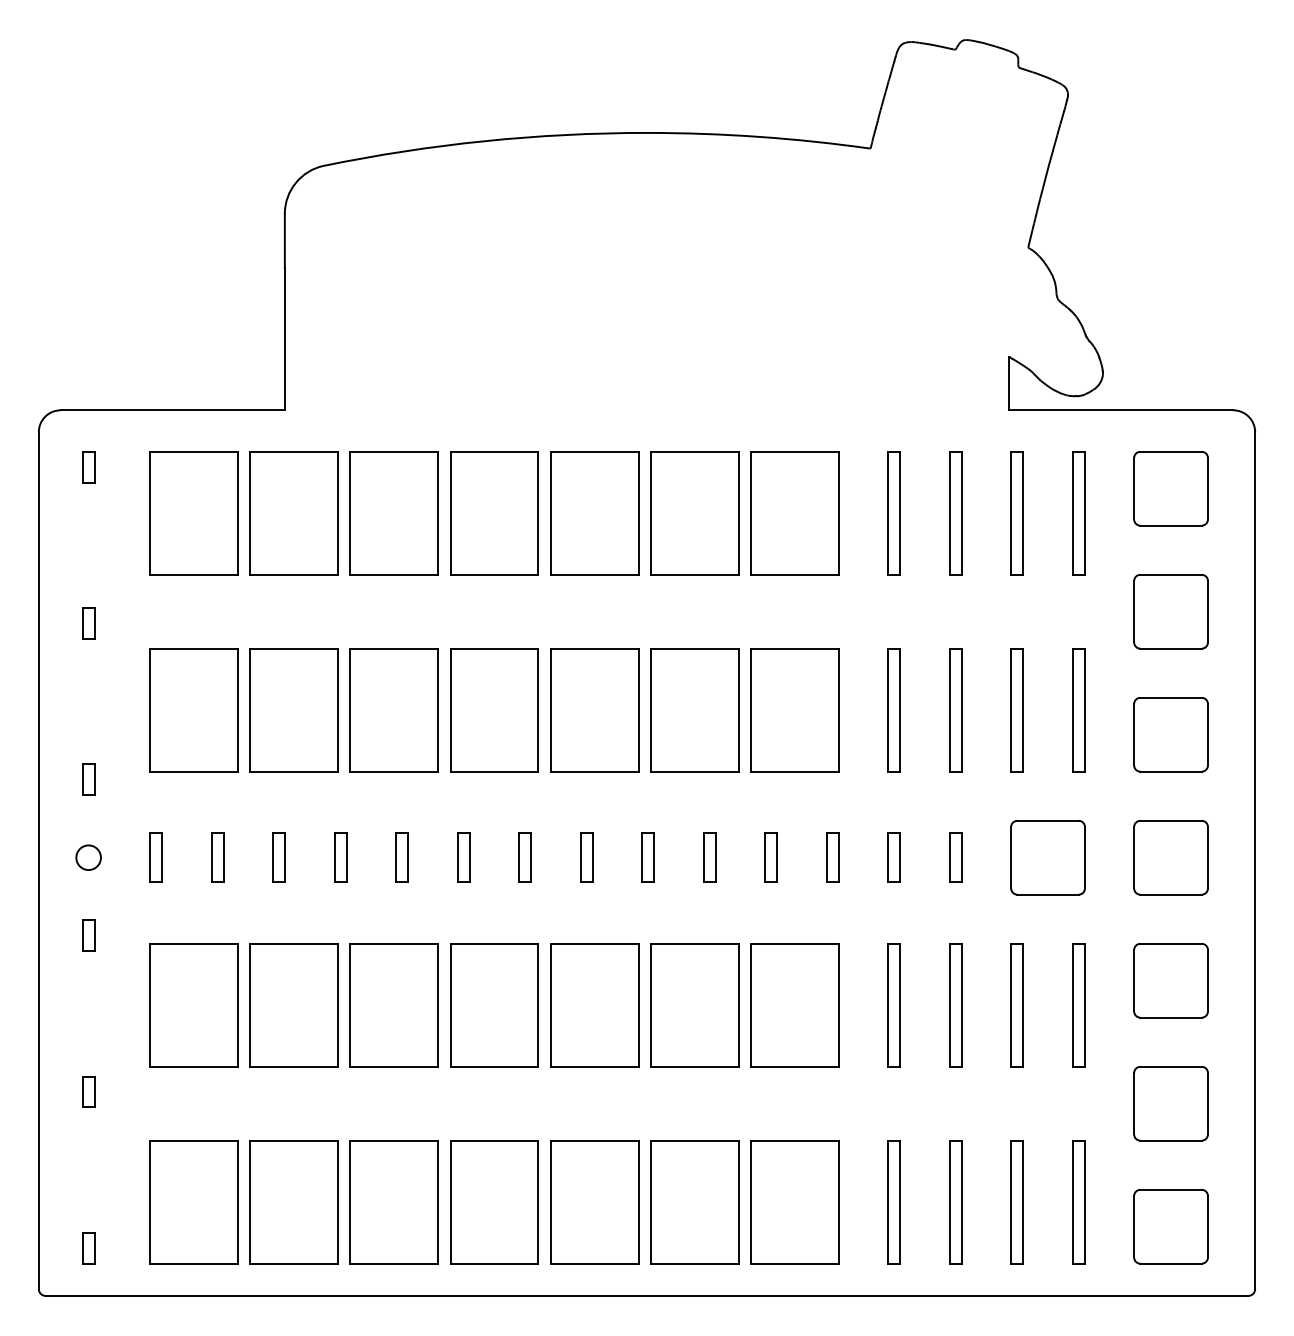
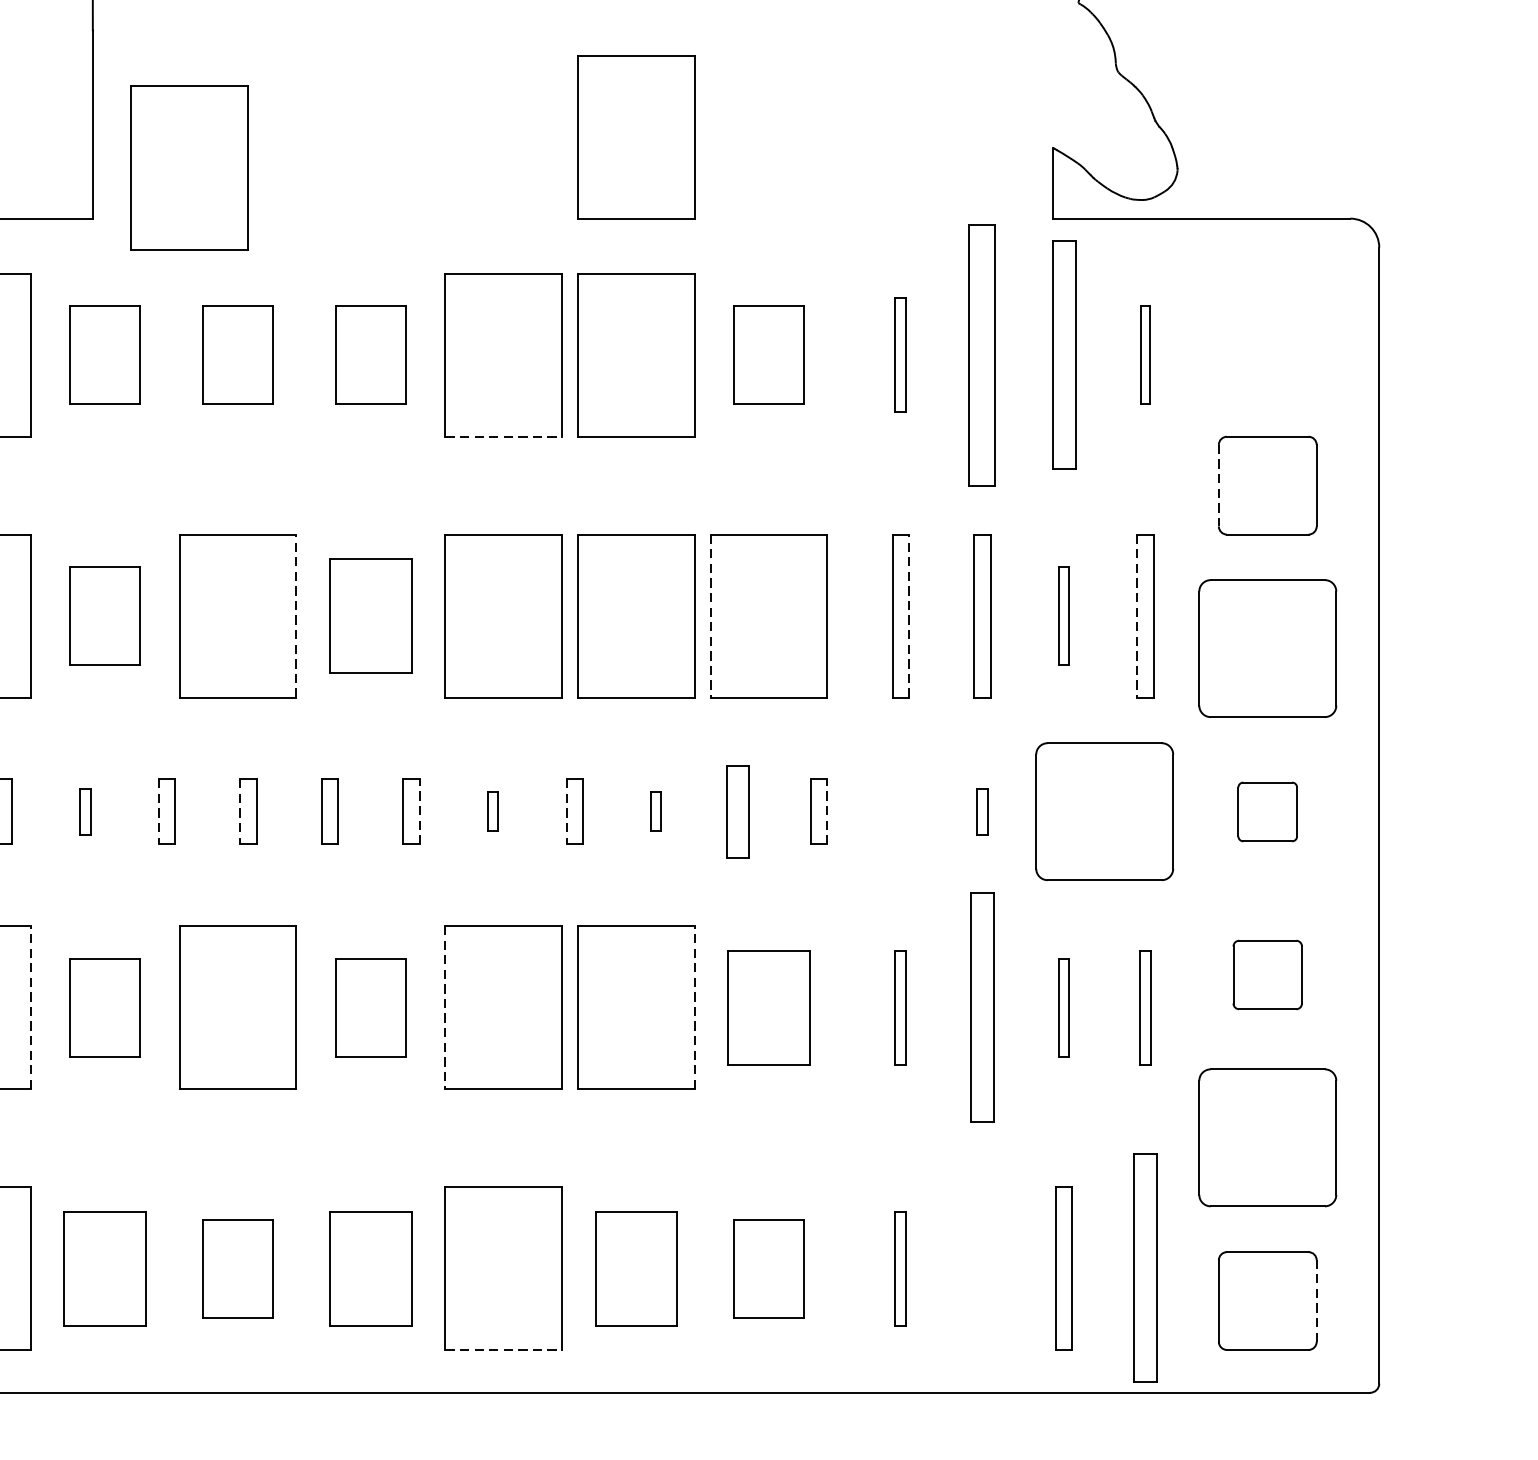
part: (694, 349) -> (635, 138), added
part: (357, 372) -> (189, 168), added
part: (1170, 488) -> (1267, 322), removed
part: (293, 513) -> (104, 355), size x0.6
part: (393, 513) -> (236, 355), size x0.6
part: (494, 513) -> (370, 355), size x0.6
part: (794, 513) -> (768, 355), size x0.6
part: (893, 513) -> (899, 355), size x0.7
part: (955, 513) -> (981, 355), size x1.6
part: (1016, 513) -> (1062, 355), size x1.4
part: (1078, 513) -> (1145, 355), size x0.6
line: (594, 574) -> (503, 436), solid -> dashed
line: (1134, 611) -> (1219, 485), solid -> dashed
part: (293, 710) -> (104, 616), size x0.6
line: (438, 710) -> (296, 616), solid -> dashed
part: (494, 710) -> (370, 616), size x0.7
line: (751, 710) -> (711, 616), solid -> dashed
line: (900, 710) -> (909, 616), solid -> dashed
part: (1016, 710) -> (1062, 616), size x0.6
line: (1072, 710) -> (1137, 616), solid -> dashed
part: (1170, 734) -> (1267, 648), size x1.4
part: (278, 857) -> (84, 811), size x0.7
line: (334, 857) -> (158, 811), solid -> dashed
line: (396, 857) -> (240, 811), solid -> dashed
line: (531, 857) -> (419, 811), solid -> dashed
part: (586, 857) -> (492, 811), size x0.6
line: (642, 857) -> (567, 811), solid -> dashed
part: (709, 857) -> (655, 811), size x0.6
part: (770, 857) -> (736, 811), size x1.4
line: (838, 857) -> (826, 811), solid -> dashed
part: (893, 857) -> (899, 811), removed
part: (955, 857) -> (981, 811), size x0.7
part: (1047, 857) -> (1103, 811), size x1.4
part: (1170, 857) -> (1267, 811), size x0.6
part: (1170, 980) -> (1267, 974), size x0.7
line: (238, 1005) -> (31, 1007), solid -> dashed
part: (293, 1005) -> (104, 1007), size x0.6
part: (494, 1005) -> (370, 1007), size x0.6
line: (550, 1005) -> (445, 1007), solid -> dashed
line: (738, 1005) -> (694, 1007), solid -> dashed
part: (794, 1005) -> (768, 1007), size x0.7
part: (893, 1005) -> (899, 1007), size x0.7
part: (955, 1005) -> (981, 1007), size x1.4
part: (1016, 1005) -> (1062, 1007), size x0.6
part: (1078, 1005) -> (1145, 1007), size x0.7
part: (1170, 1103) -> (1267, 1137), size x1.4
part: (293, 1202) -> (104, 1268), size x0.7
part: (393, 1202) -> (236, 1268), size x0.6
part: (494, 1202) -> (370, 1268), size x0.7
part: (694, 1202) -> (635, 1268), size x0.7
part: (794, 1202) -> (768, 1268), size x0.6
part: (893, 1202) -> (899, 1268), size x0.7
part: (955, 1202) -> (981, 1268), removed
part: (1078, 1202) -> (1145, 1268), size x1.4
line: (1207, 1226) -> (1316, 1300), solid -> dashed
line: (594, 1263) -> (503, 1349), solid -> dashed

